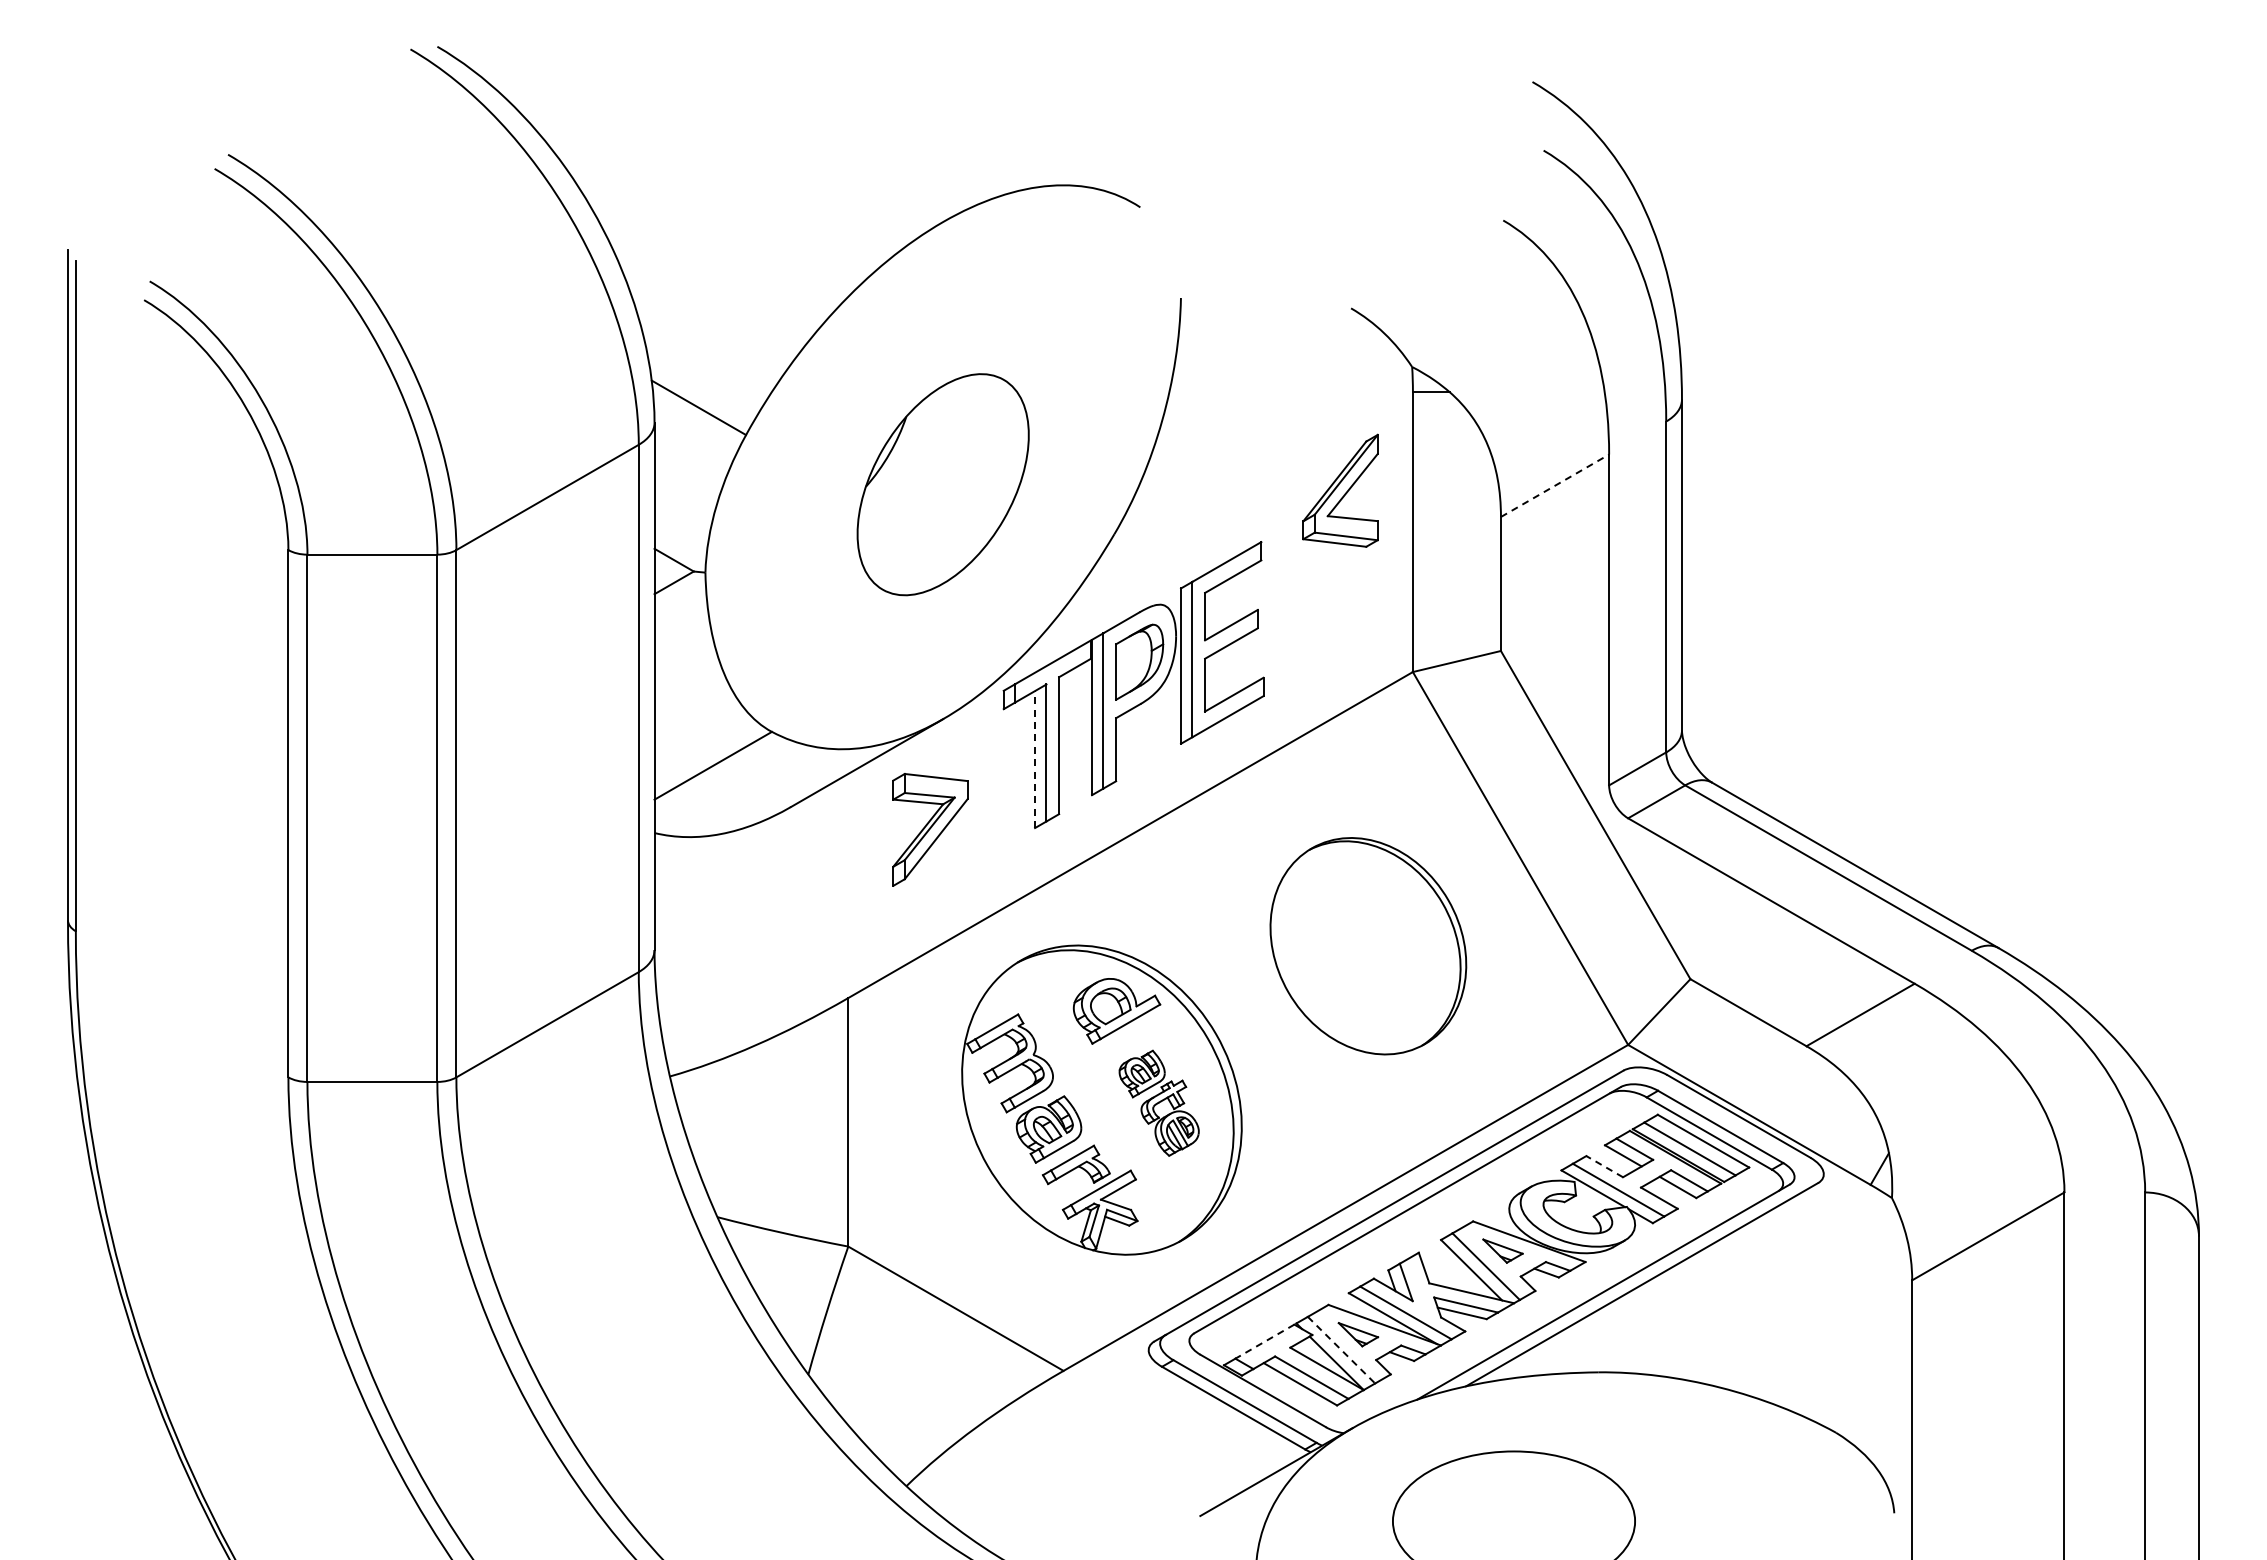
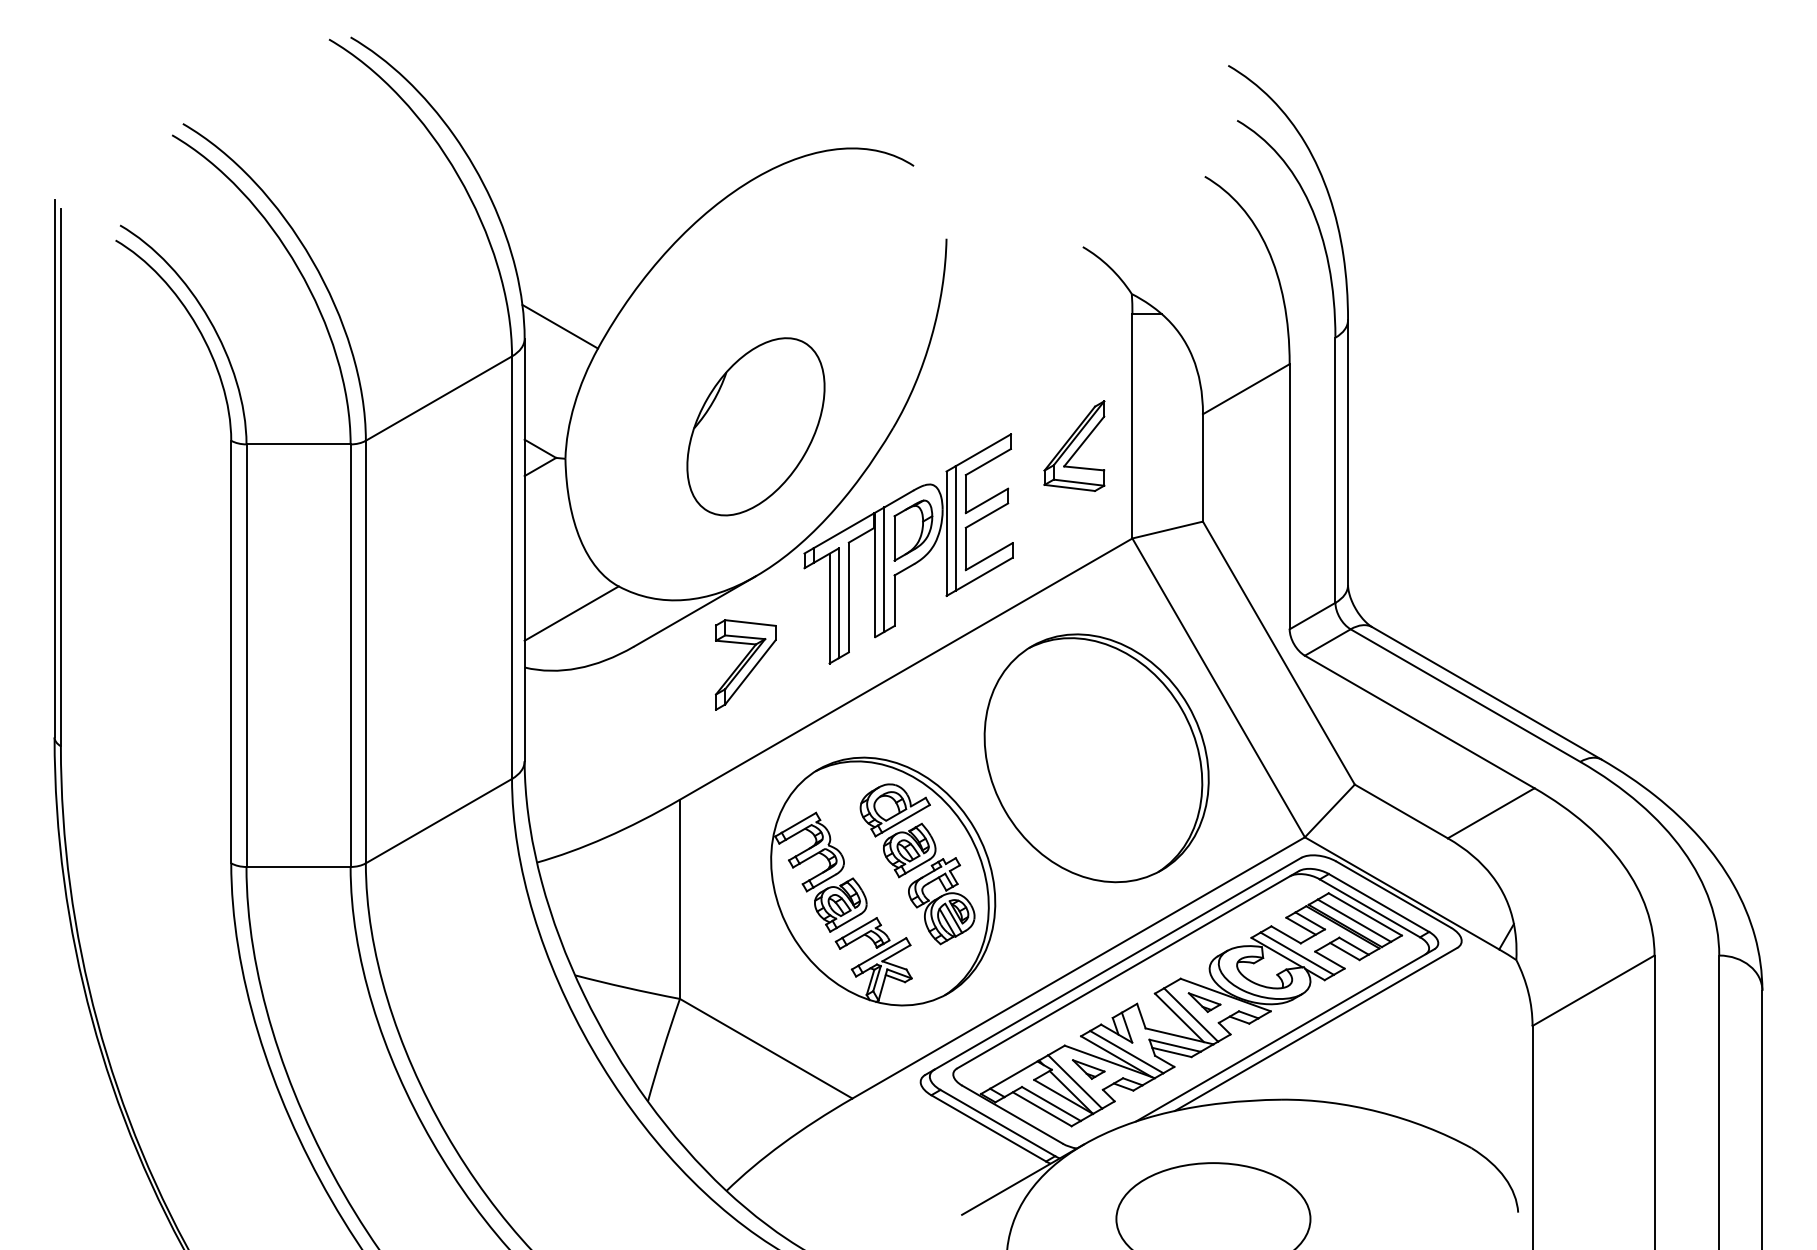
part: (942, 484) -> (755, 426), moved
line: (1555, 485) -> (1246, 388), dashed -> solid
part: (1340, 490) -> (1074, 445), moved
line: (1035, 759) -> (829, 608), dashed -> solid
part: (1368, 945) -> (1096, 757), size x1.43
part: (1158, 1103) -> (928, 884), size x1.43
line: (1604, 1166) -> (1285, 934), dashed -> solid
line: (1264, 1341) -> (1013, 1074), dashed -> solid
line: (1341, 1350) -> (1075, 1082), dashed -> solid

